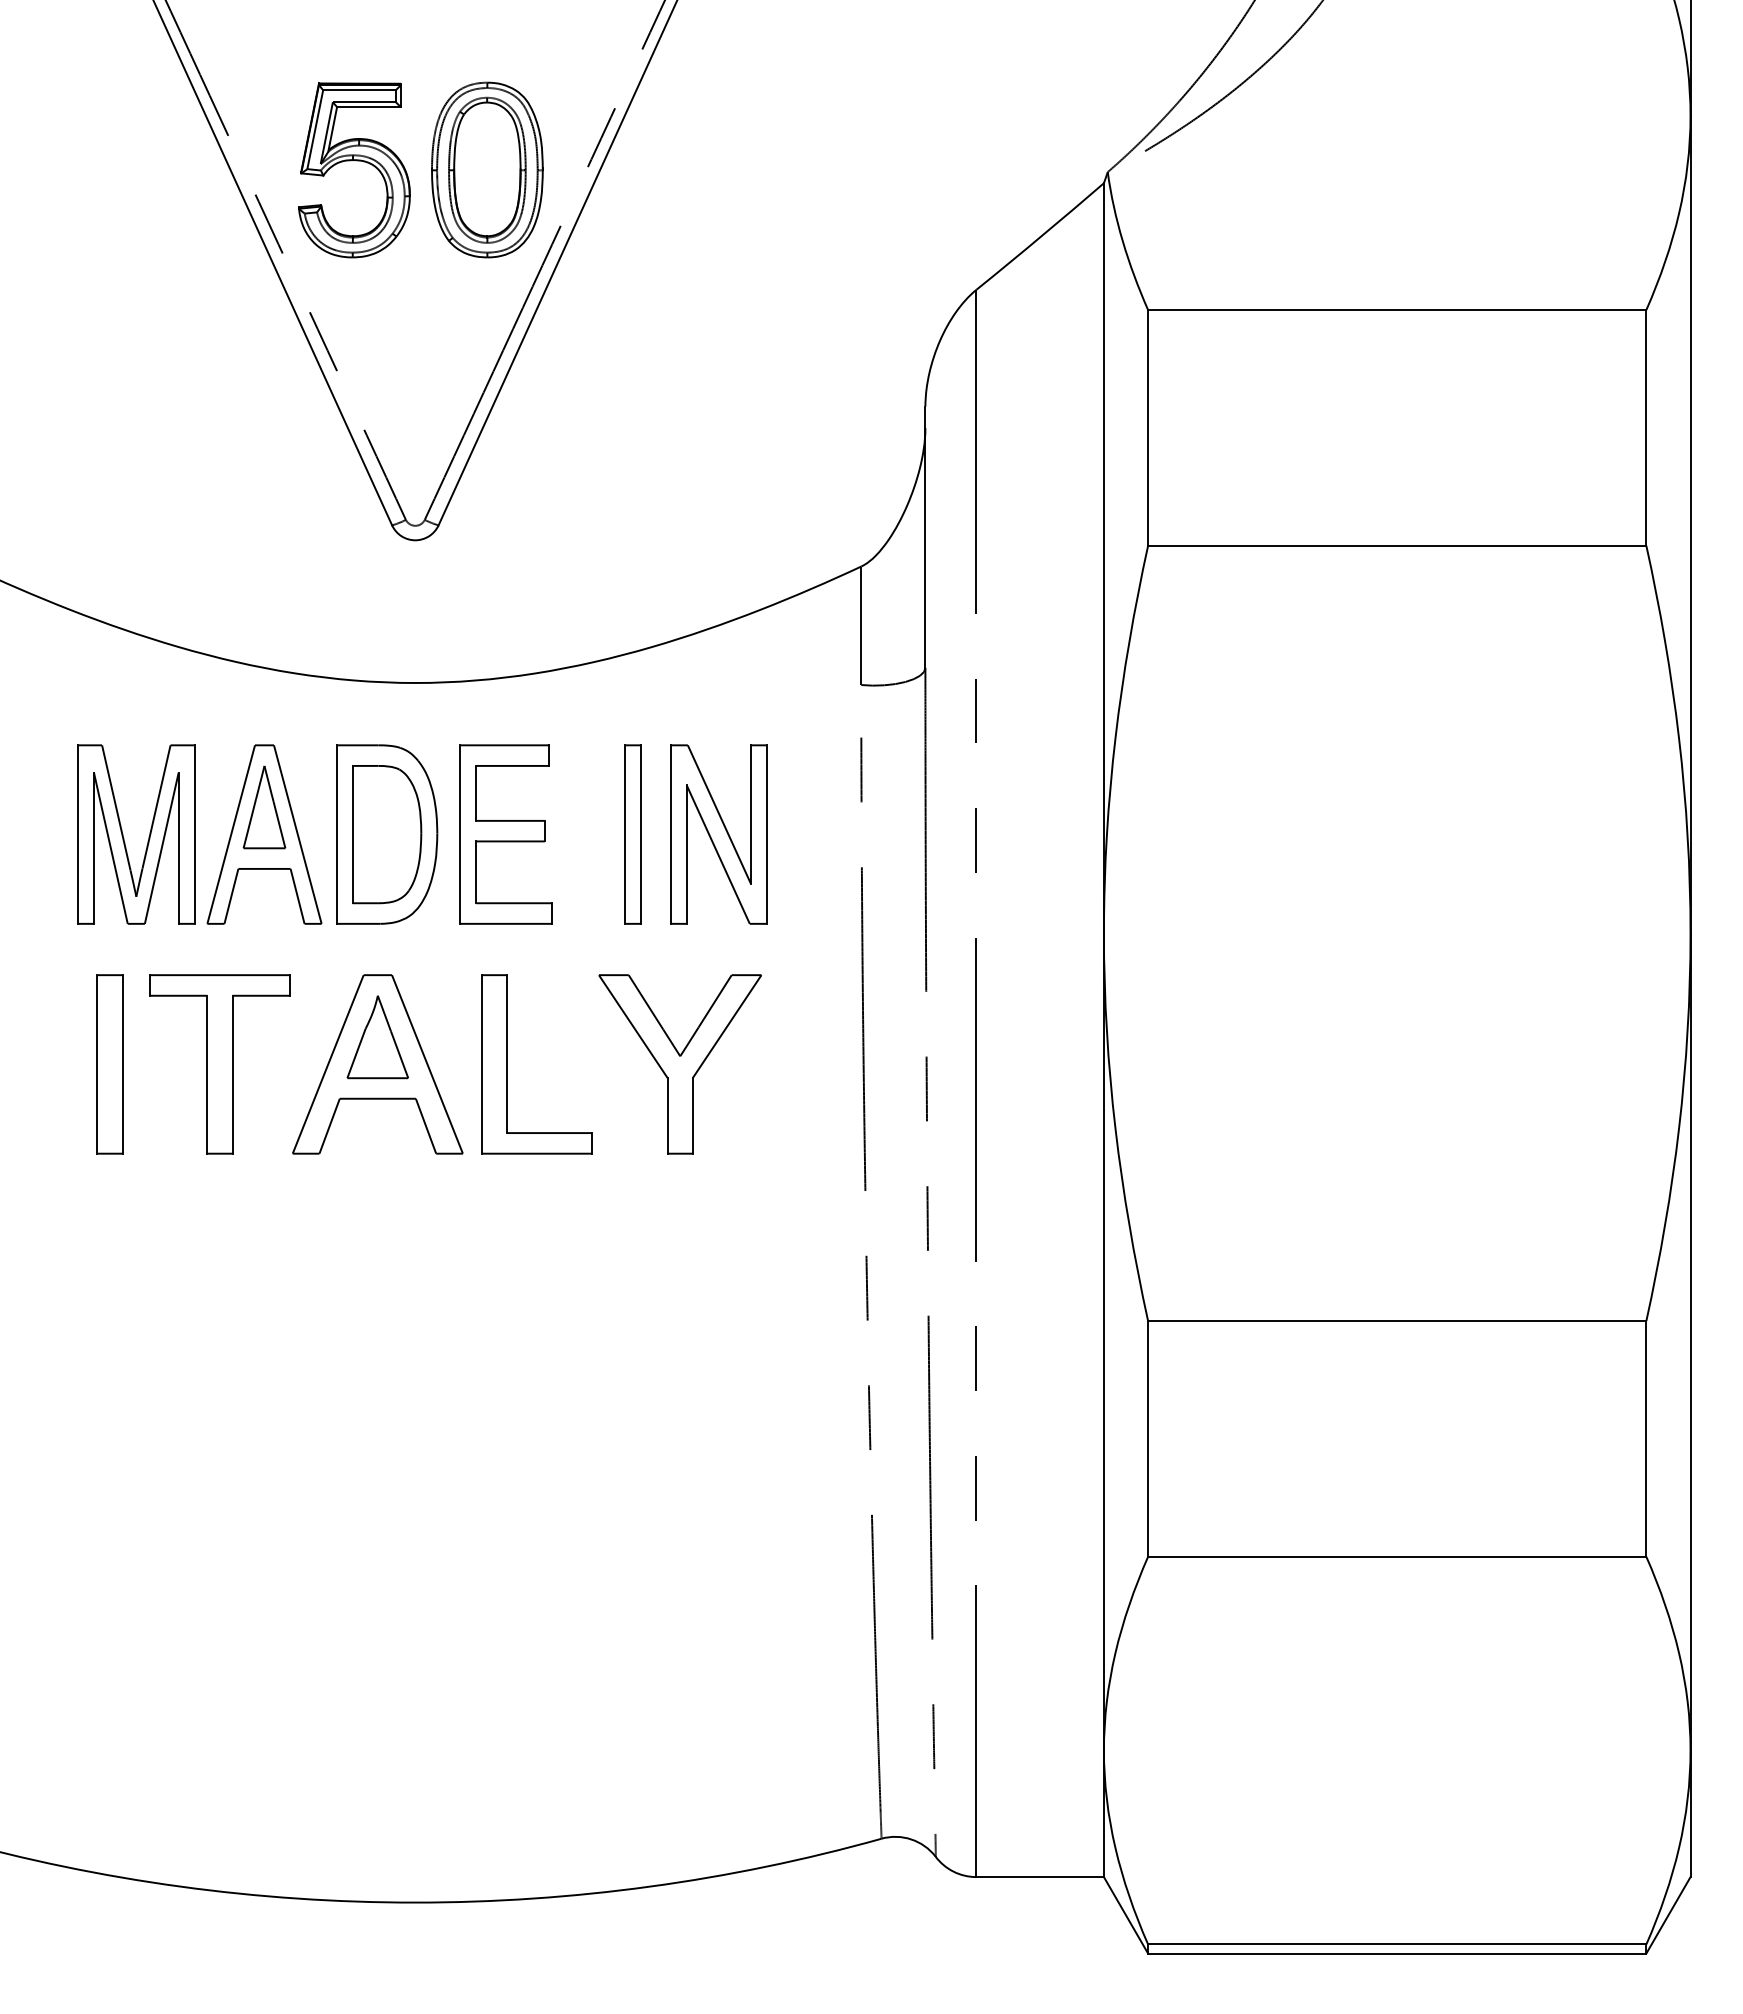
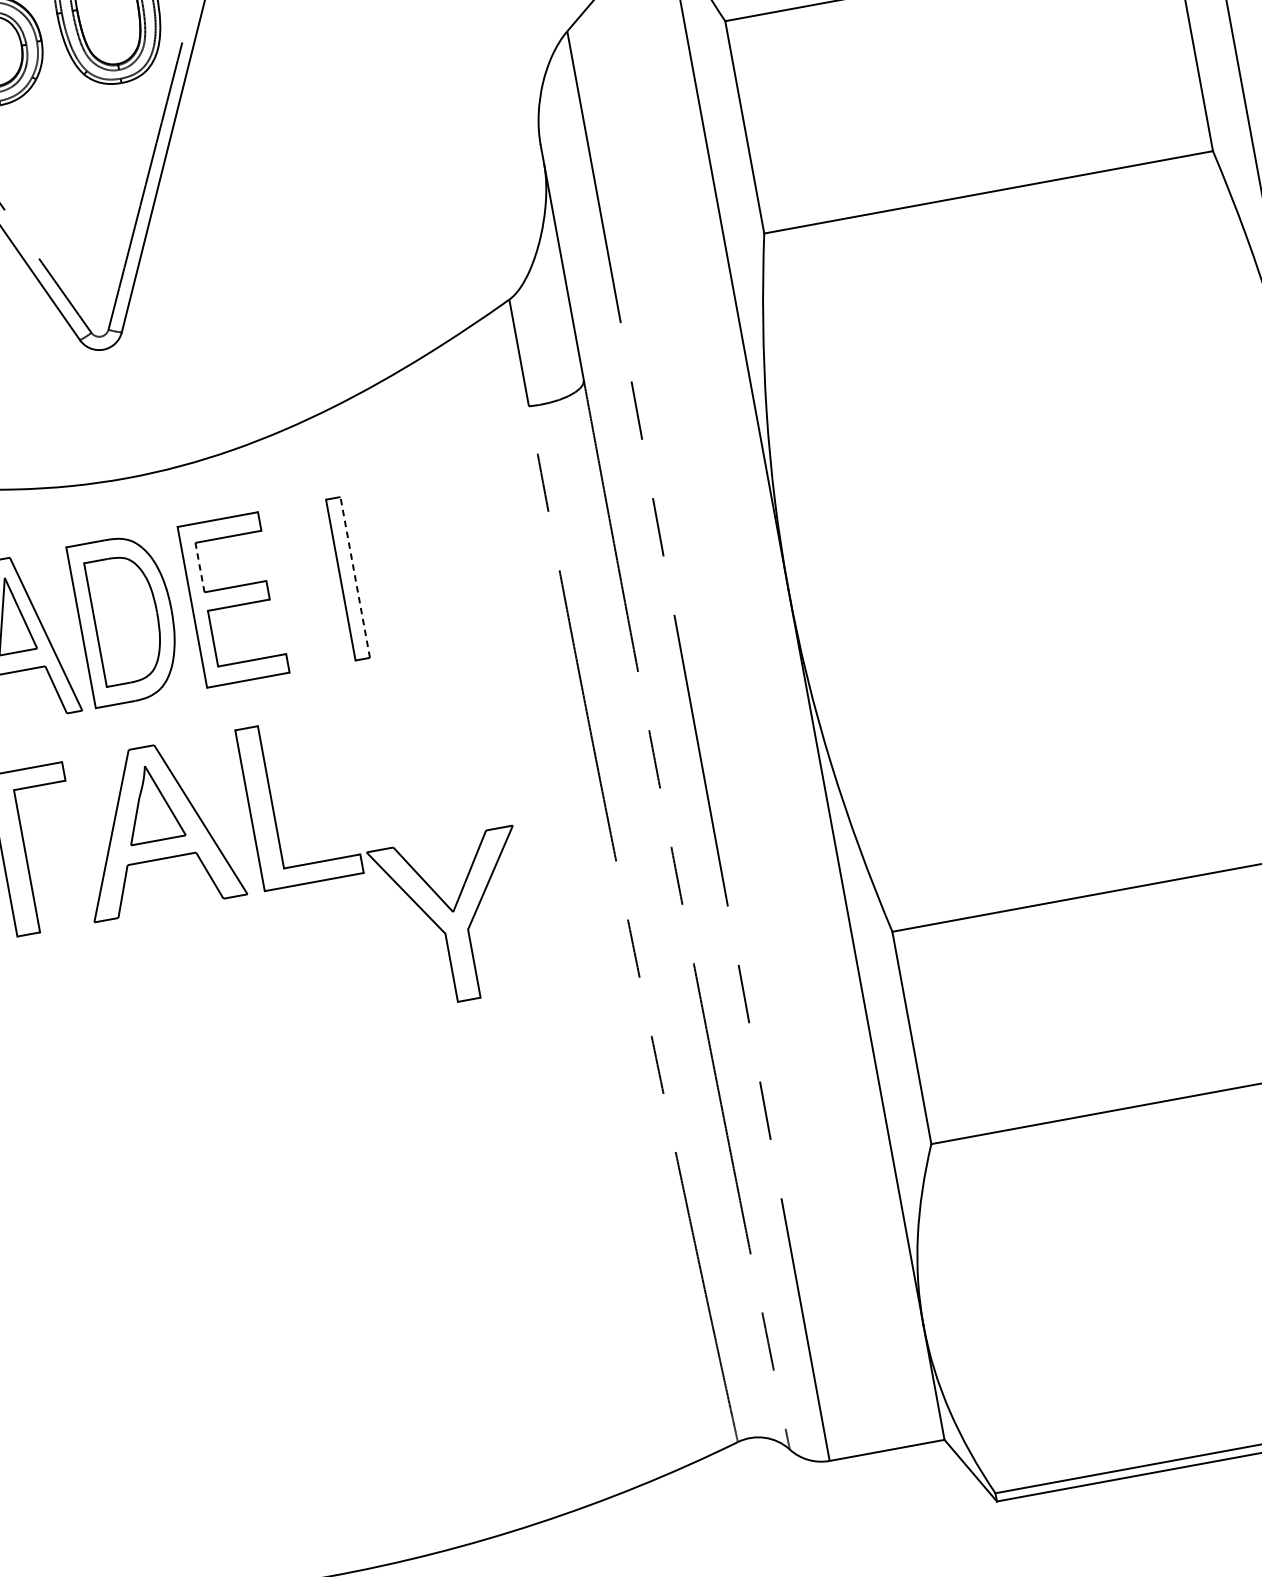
line: (476, 792) -> (200, 566), solid -> dashed
line: (641, 834) -> (355, 577), solid -> dashed
part: (718, 834) -> (425, 564), removed
part: (679, 1064) -> (453, 919), moved

